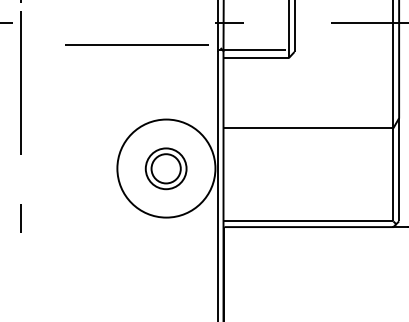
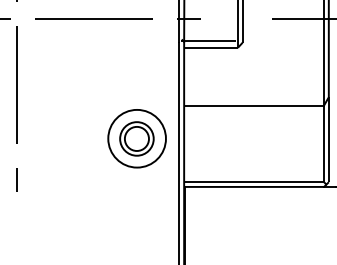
line: (136, 44) -> (93, 18), moved
line: (19, 82) -> (16, 84), moved
circle: (165, 168) -> (136, 138), size x0.71

